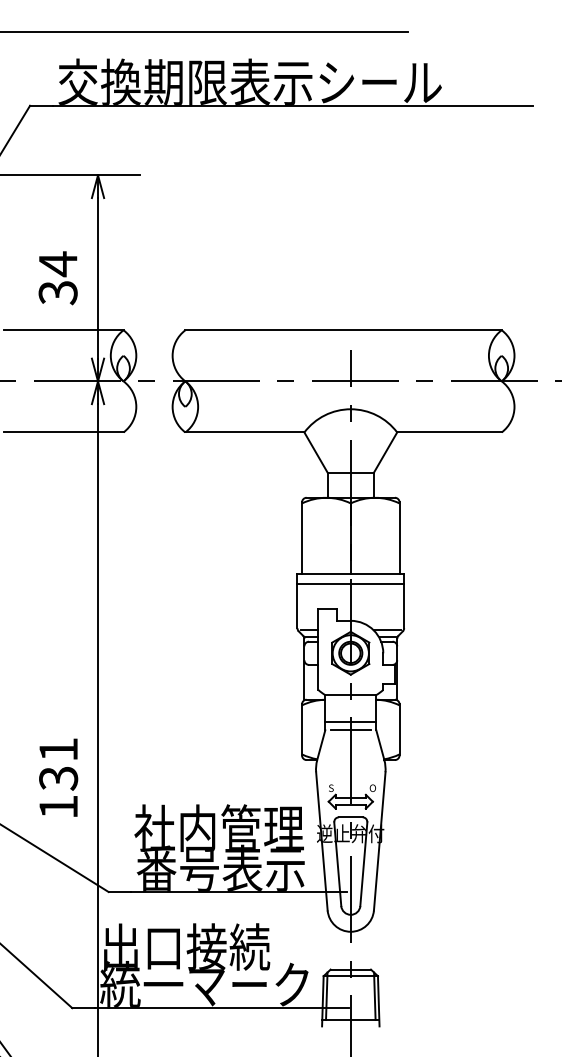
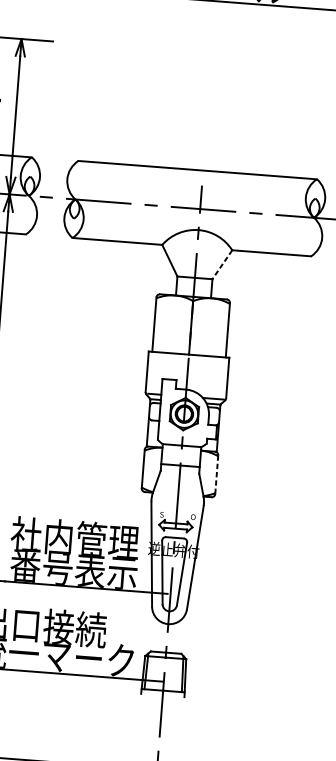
line: (385, 452) -> (222, 264), solid -> dashed
line: (350, 583) -> (188, 361), removed
line: (399, 729) -> (216, 474), solid -> dashed
line: (350, 730) -> (179, 472), removed

